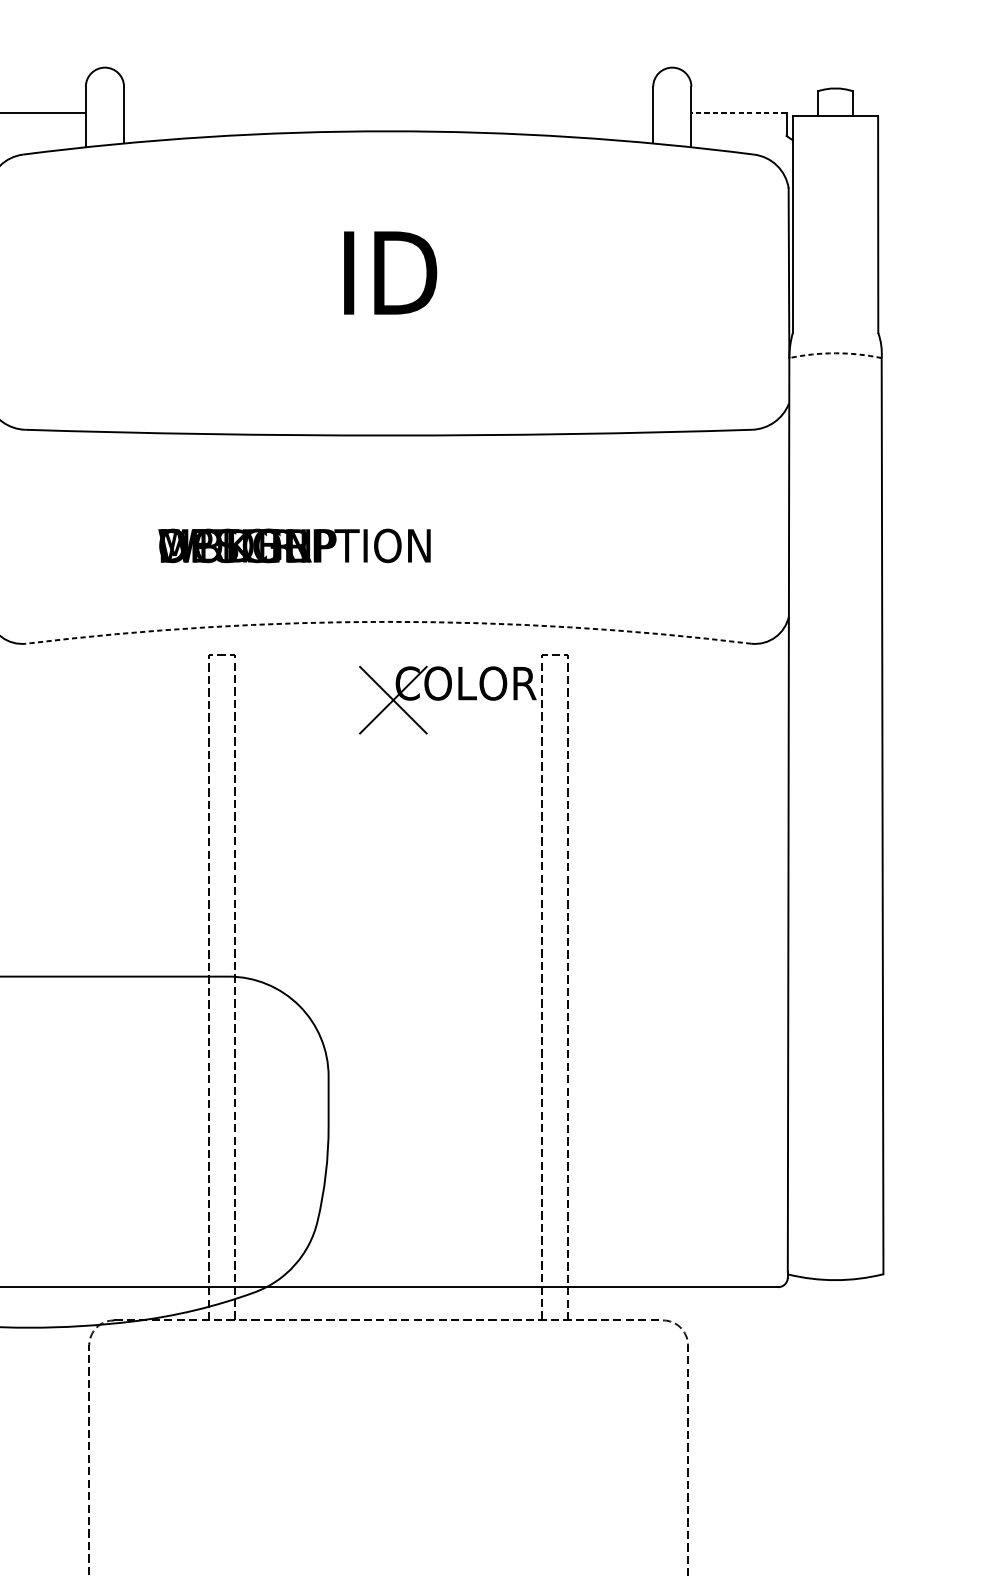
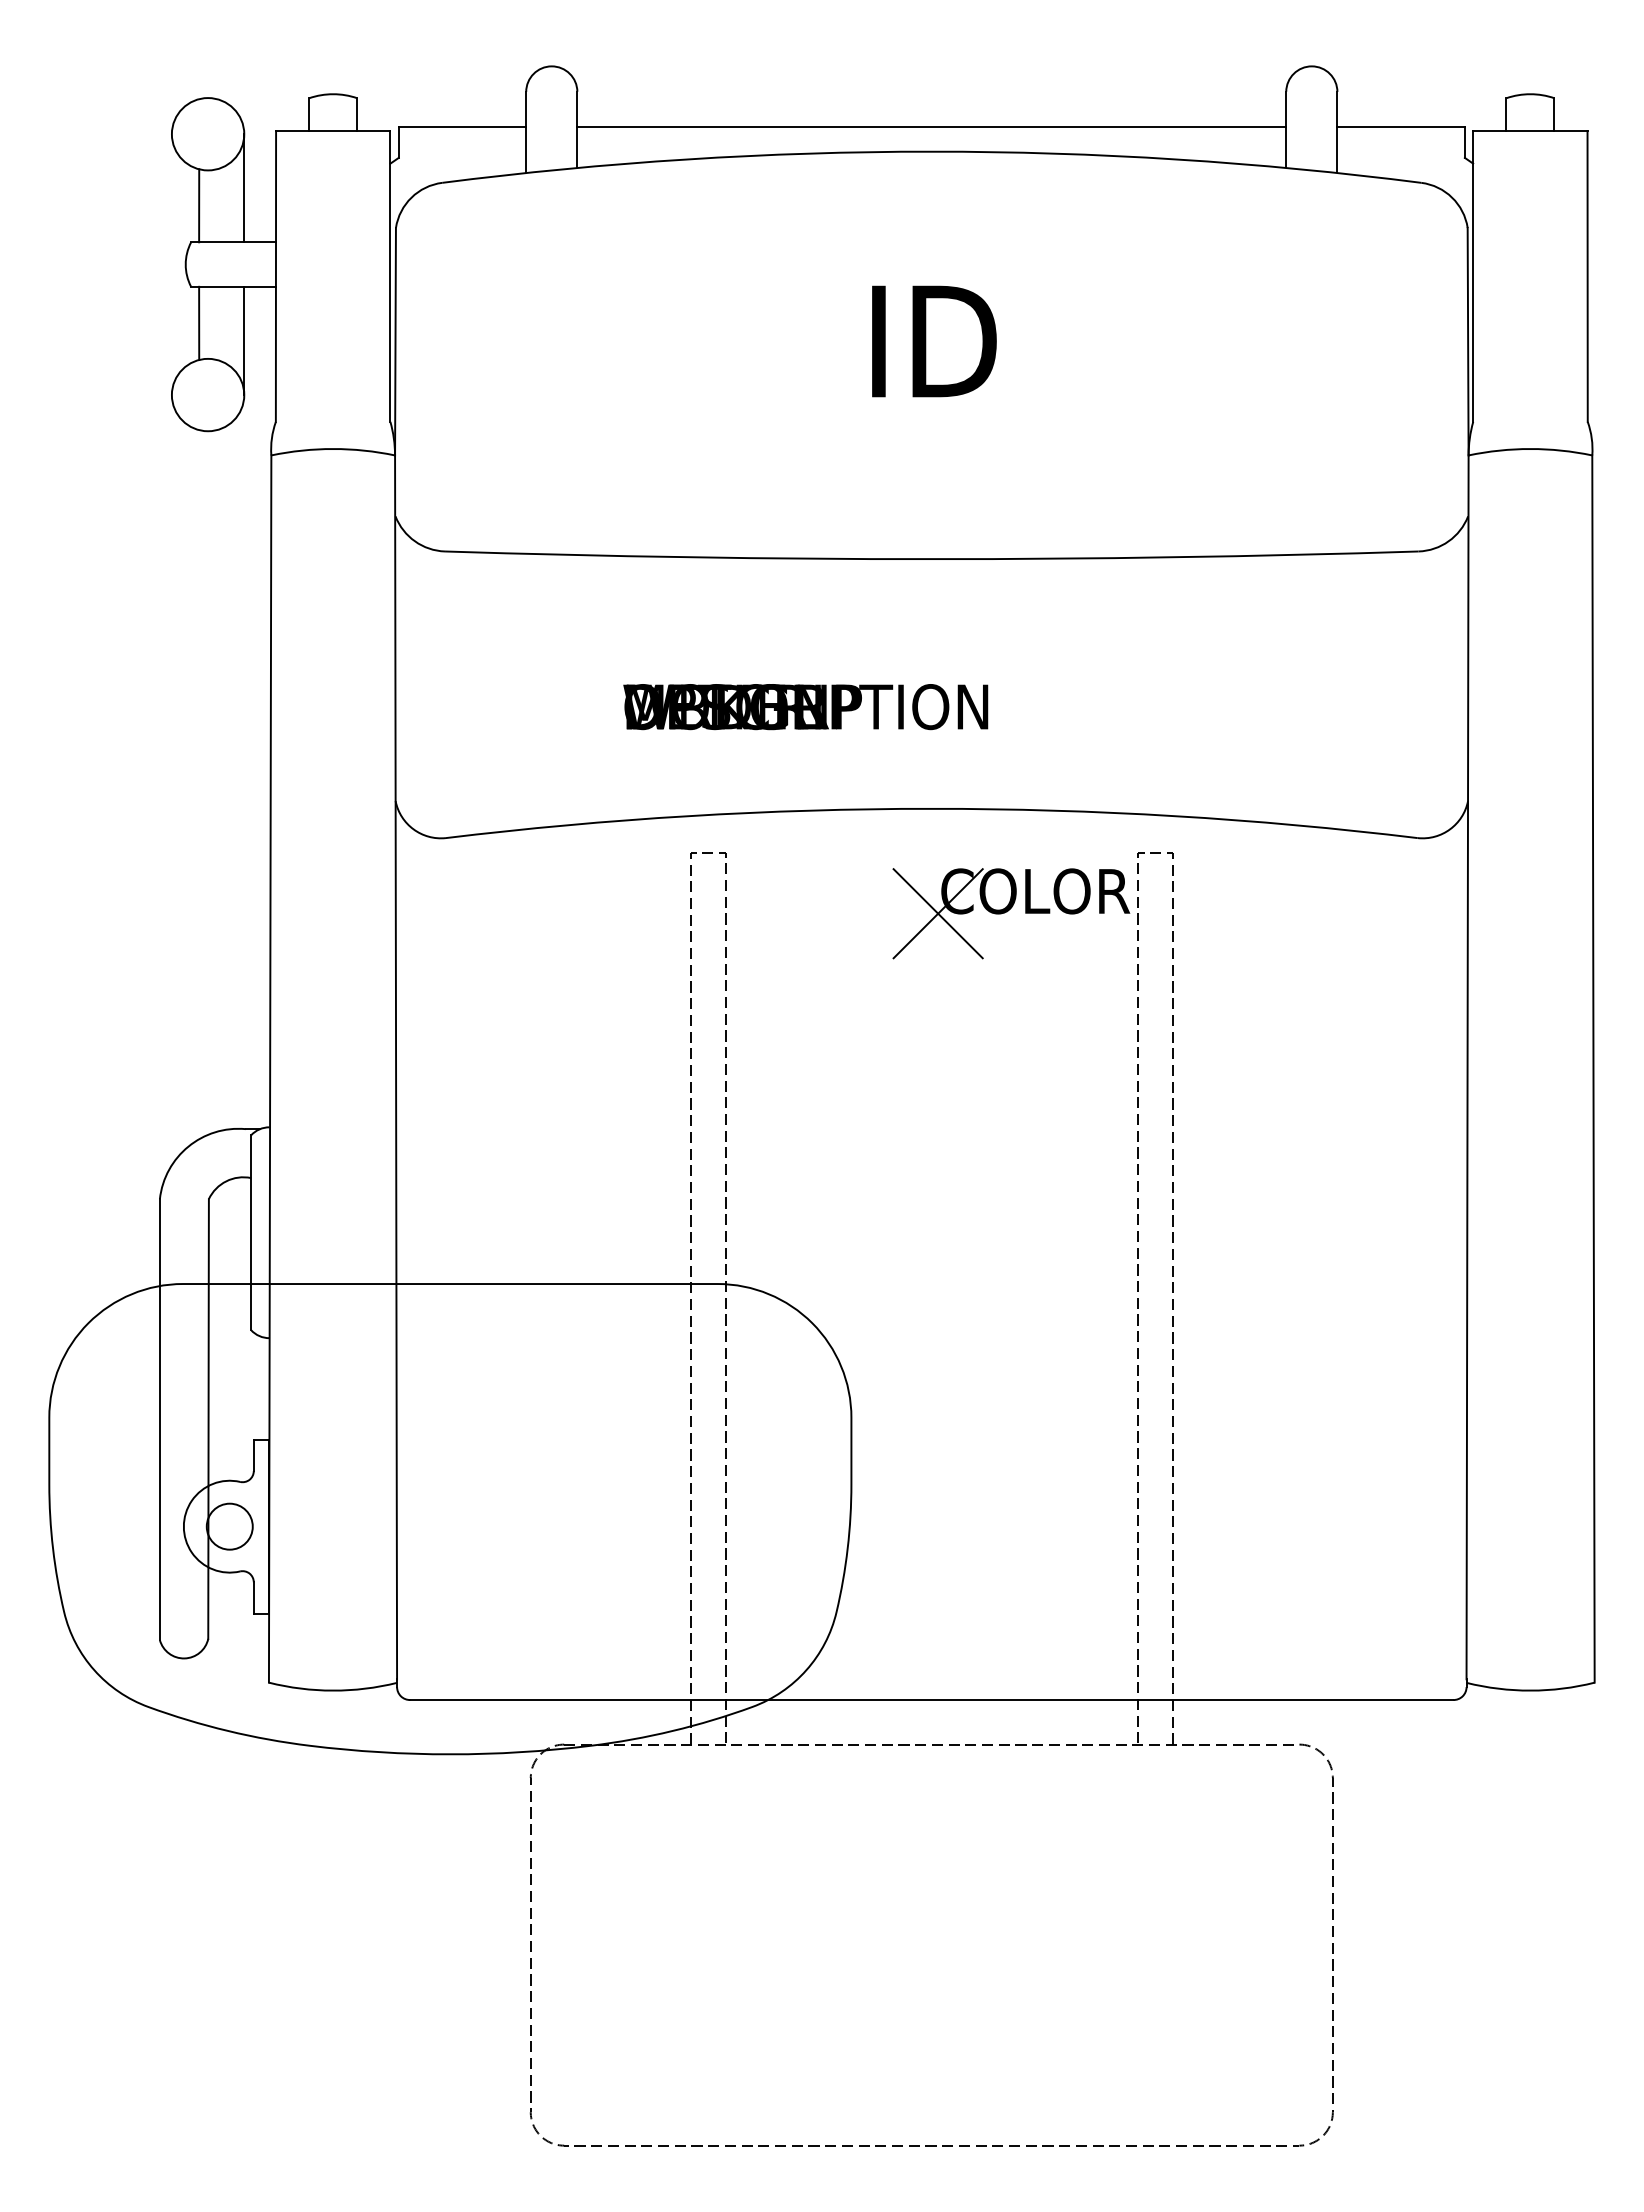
line: (388, 113) -> (931, 127), added
line: (739, 113) -> (1401, 127), dashed -> solid
arc: (835, 353) -> (1530, 449), dashed -> solid
arc: (388, 621) -> (931, 808), dashed -> solid

